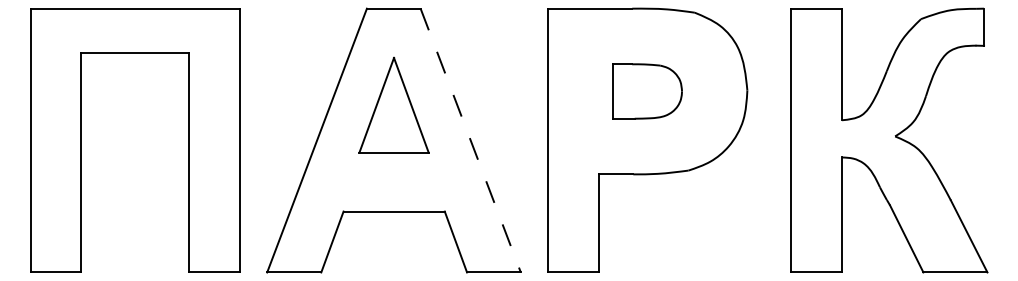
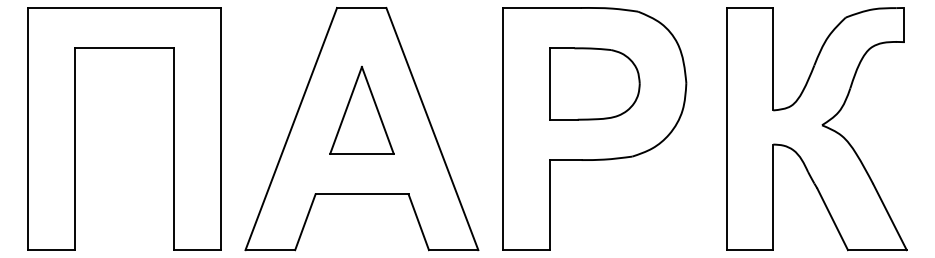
part: (647, 91) -> (594, 84), size x1.43
part: (393, 104) -> (361, 109), moved
line: (470, 141) -> (432, 129), dashed -> solid

